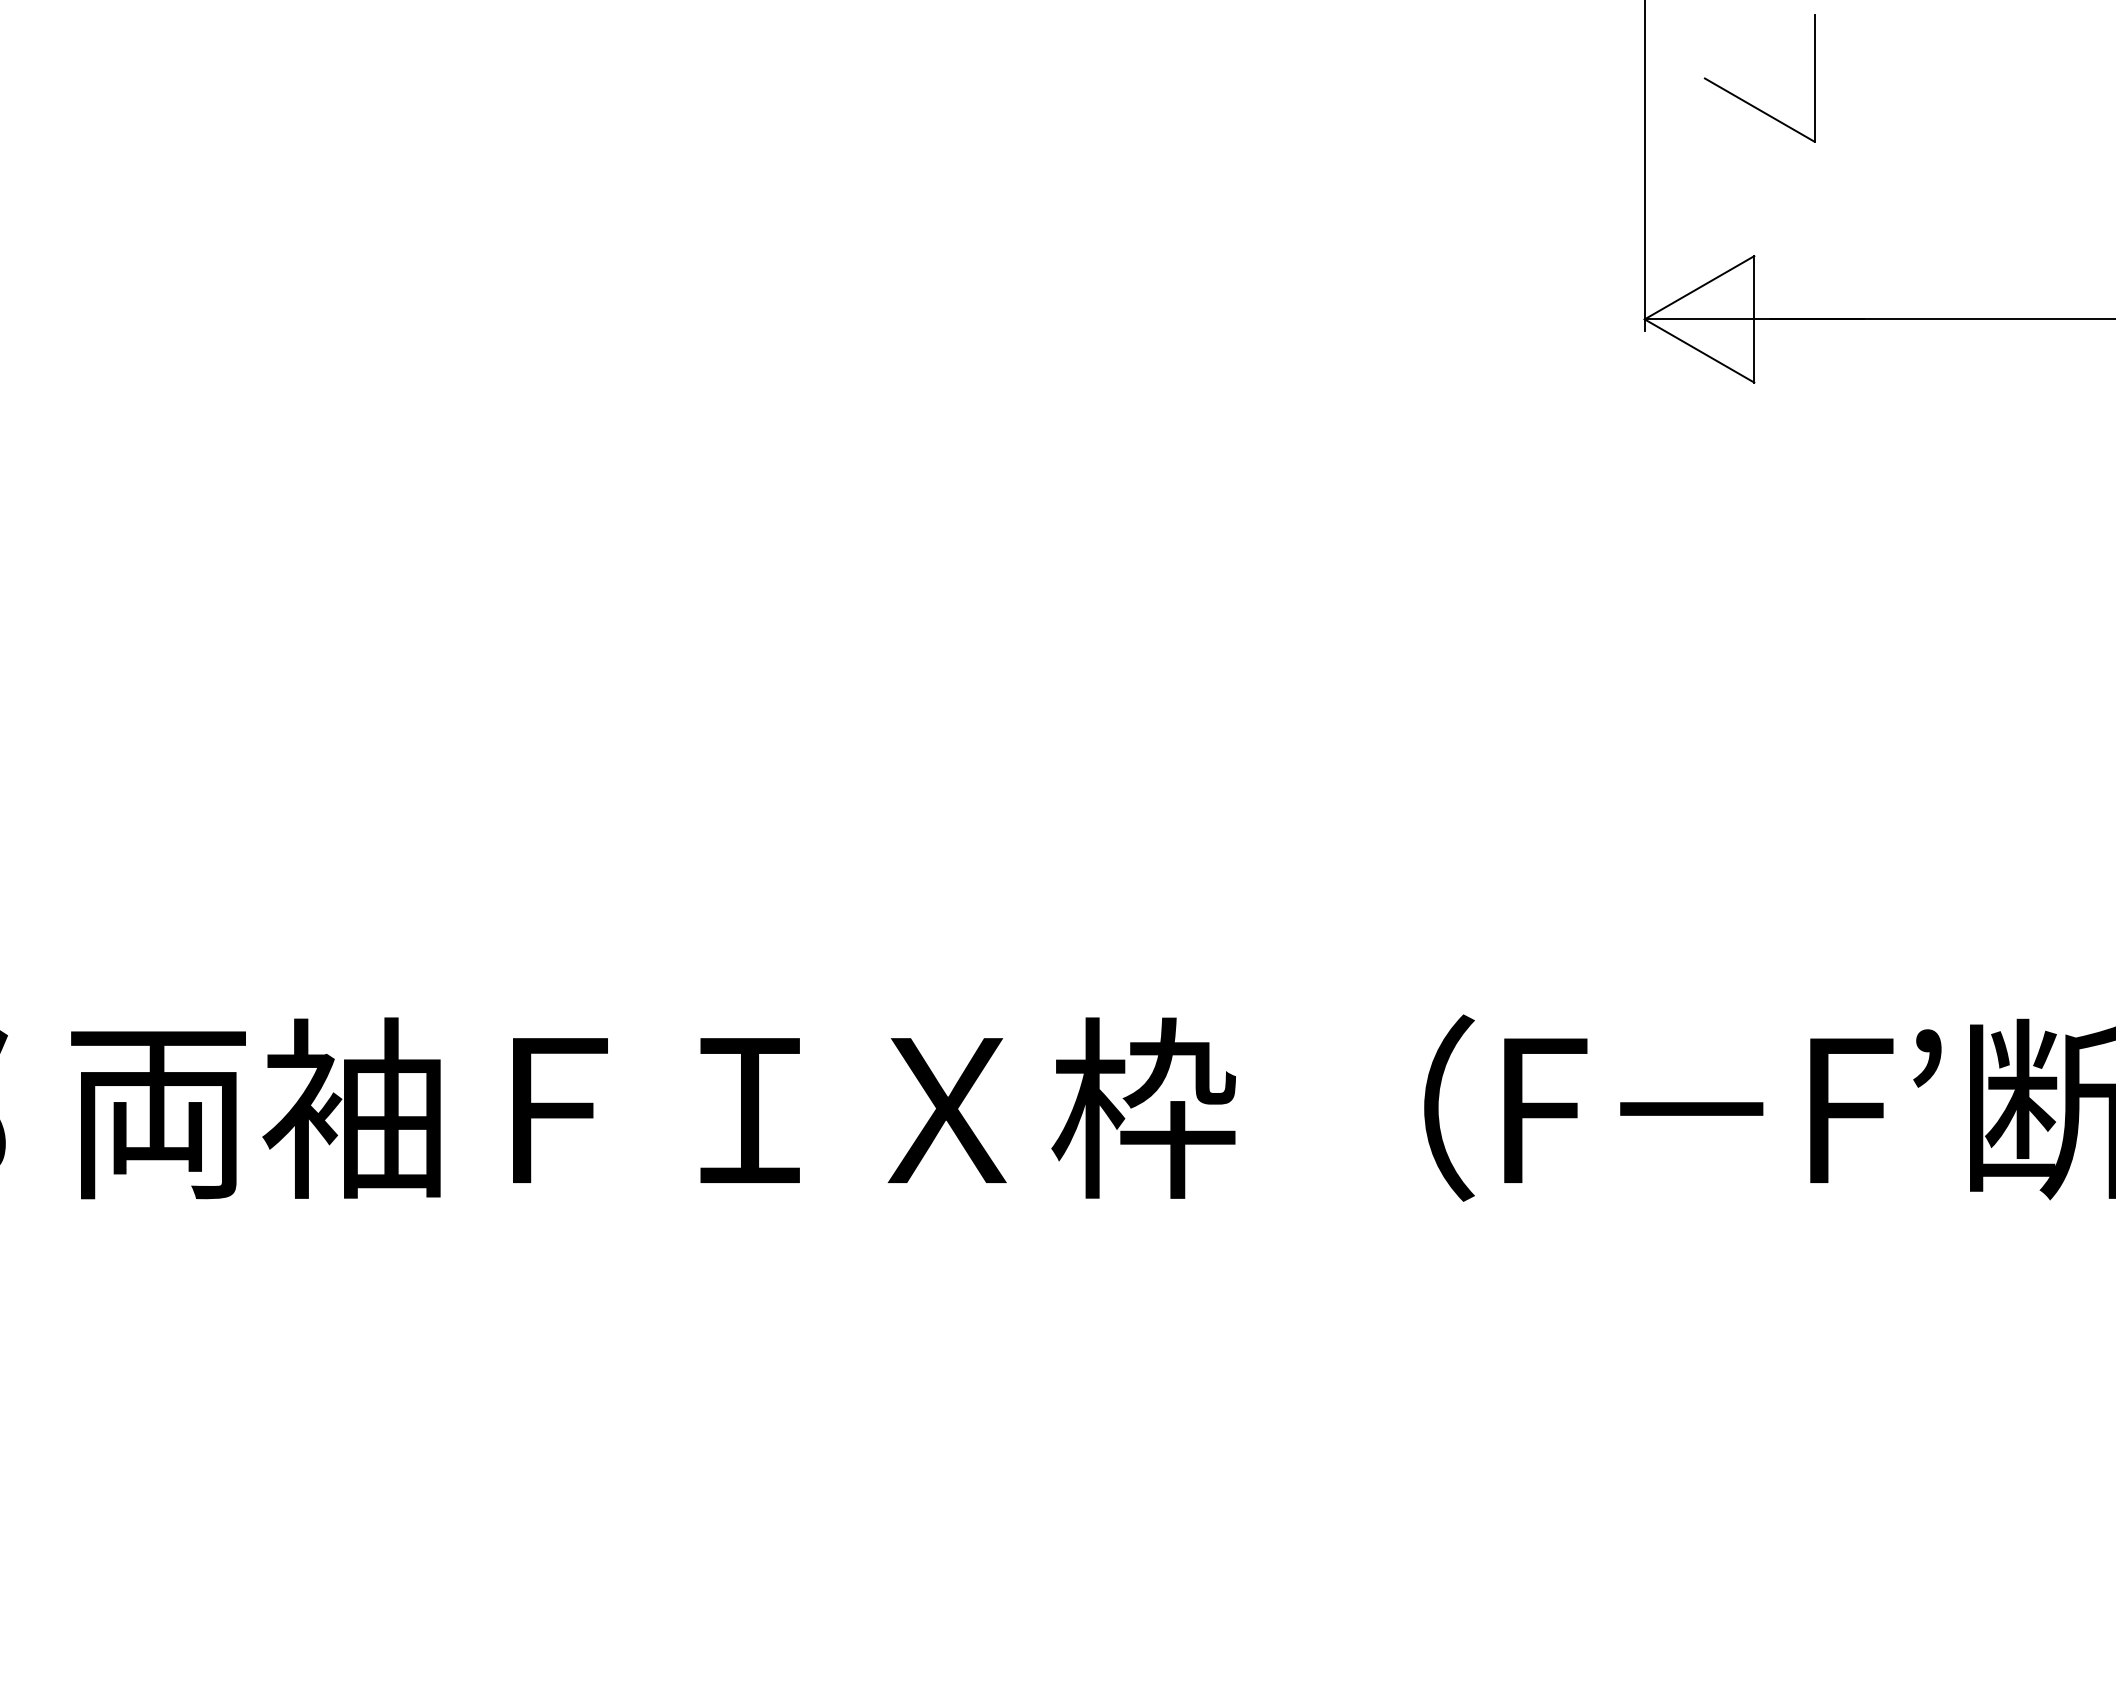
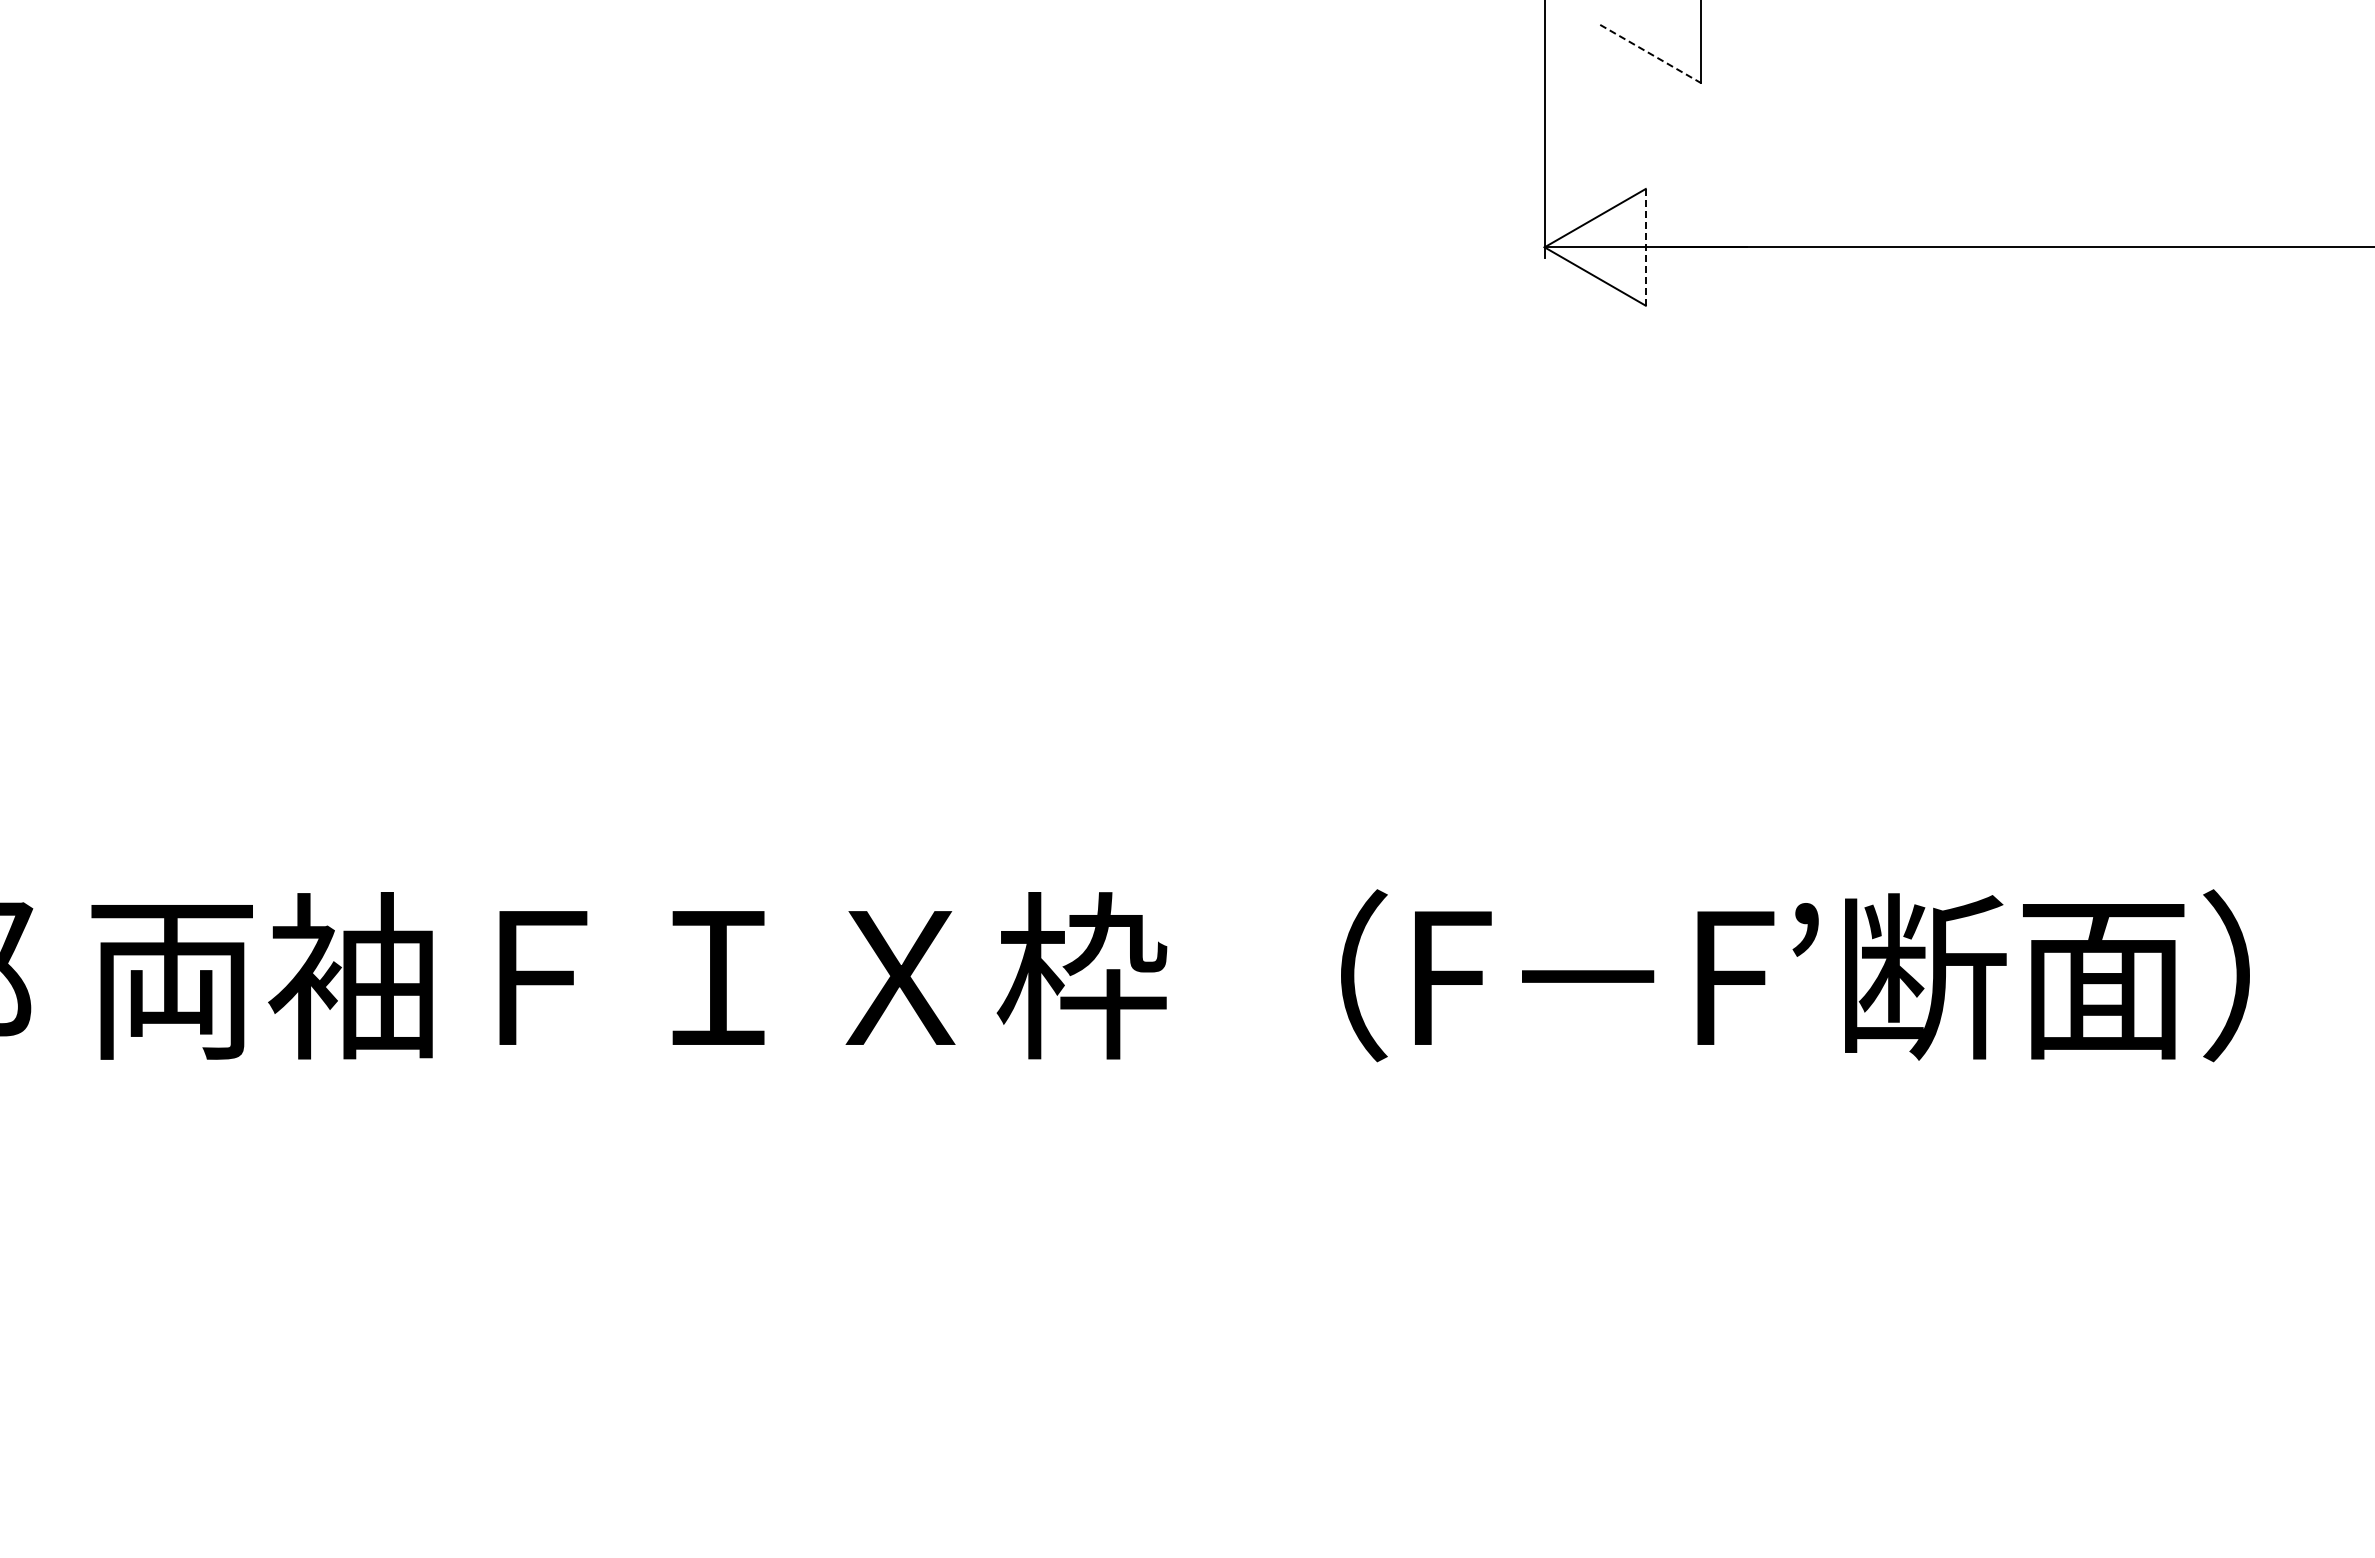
line: (1760, 110) -> (1651, 54), solid -> dashed
line: (1753, 318) -> (1645, 246), solid -> dashed

